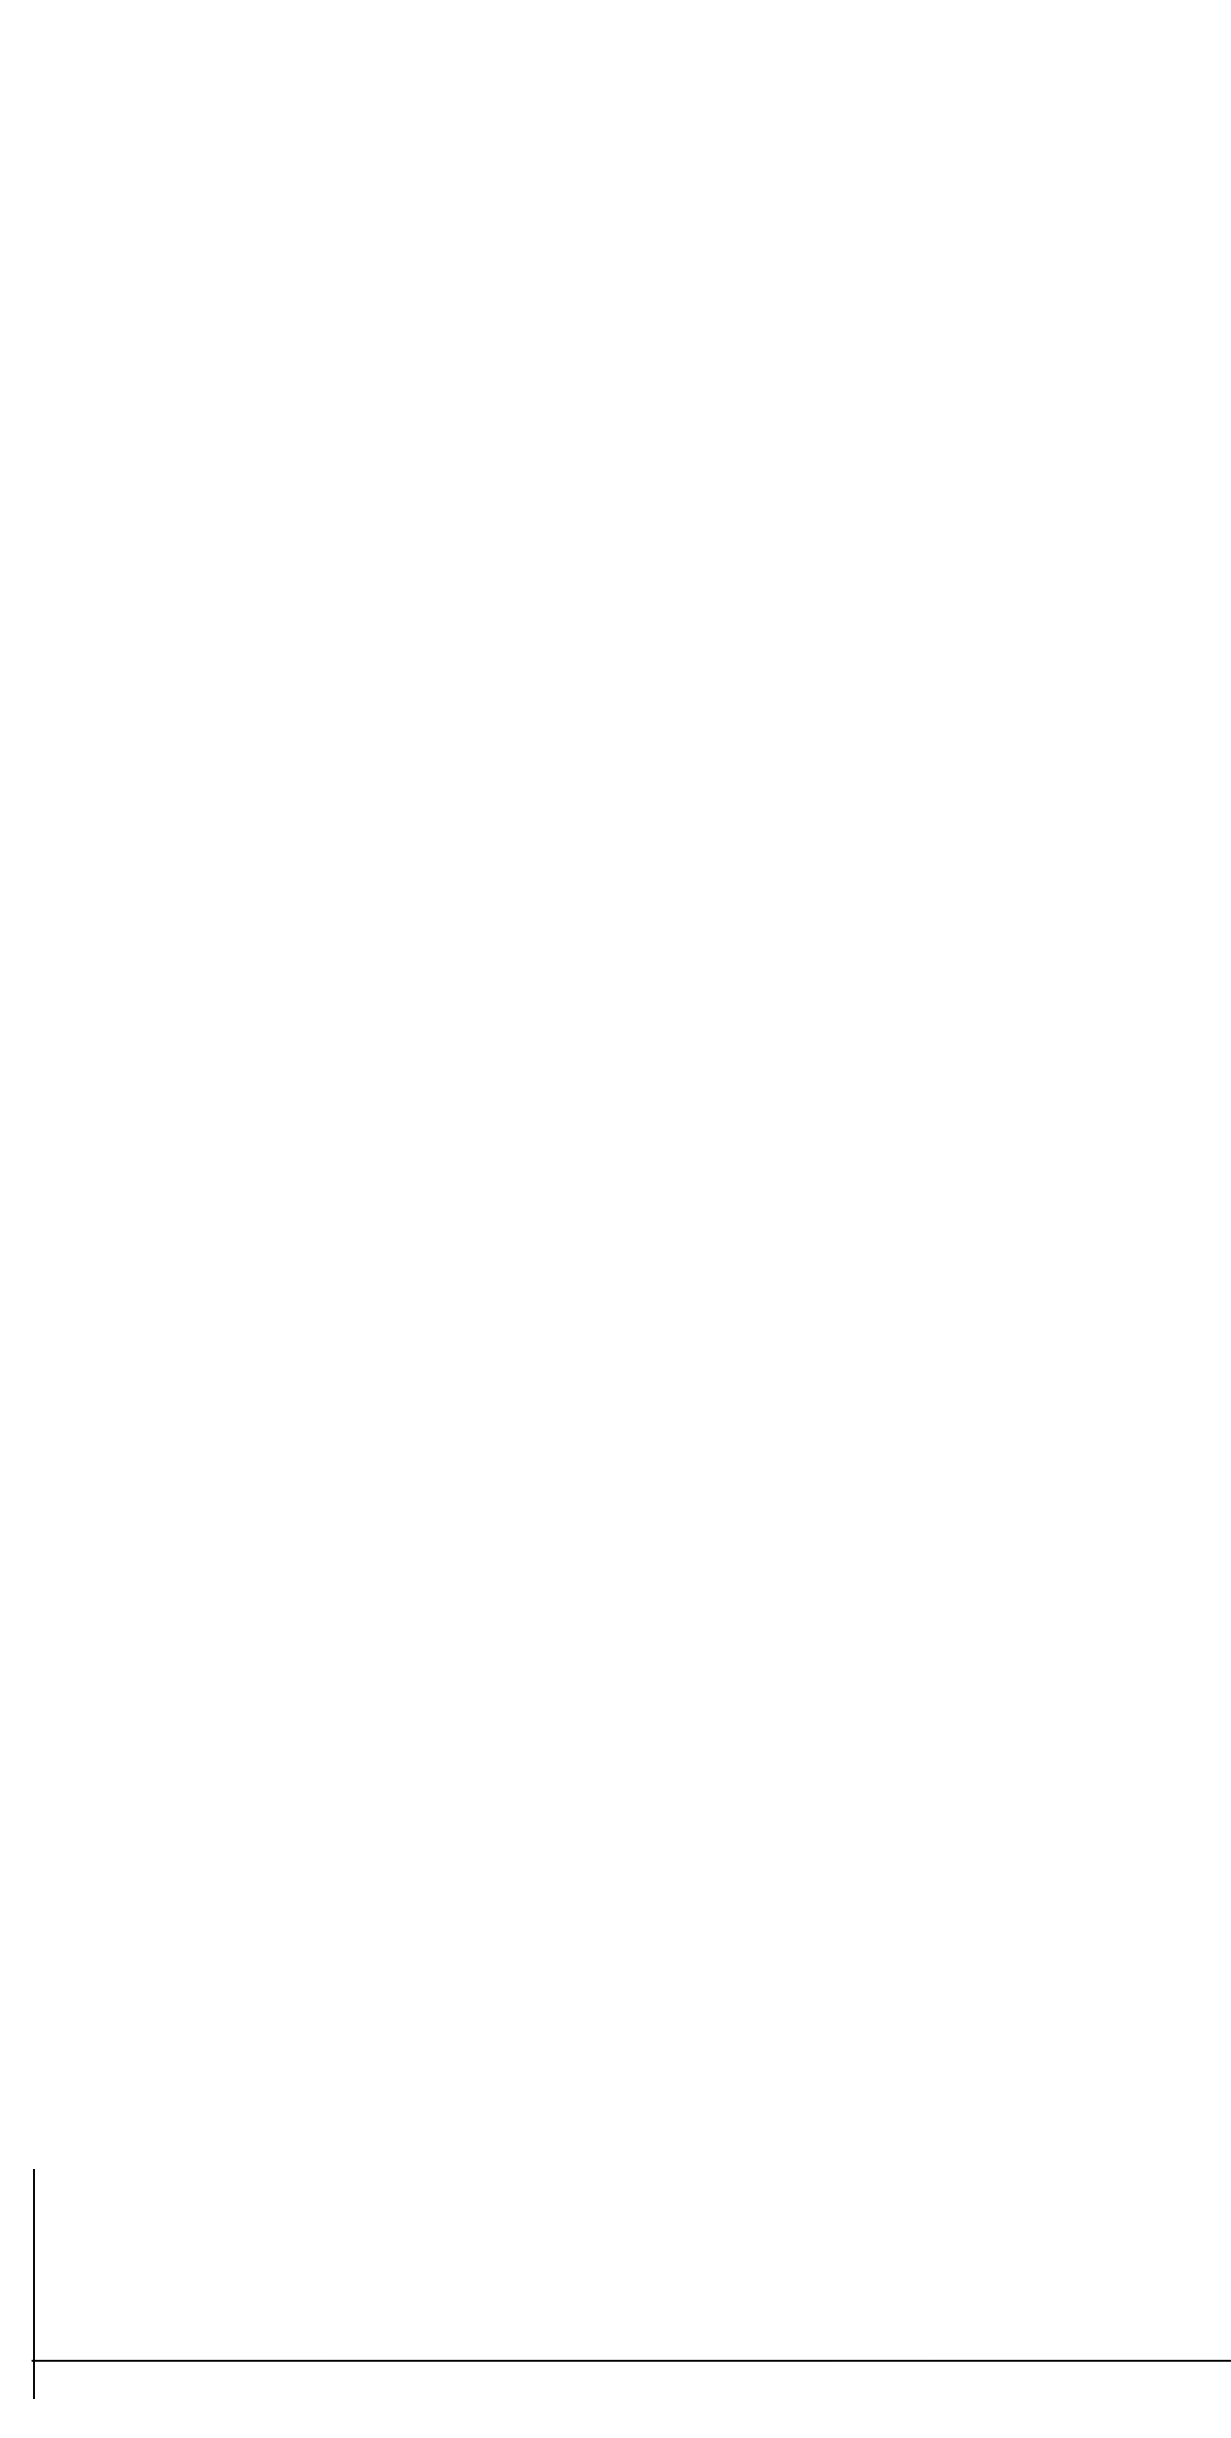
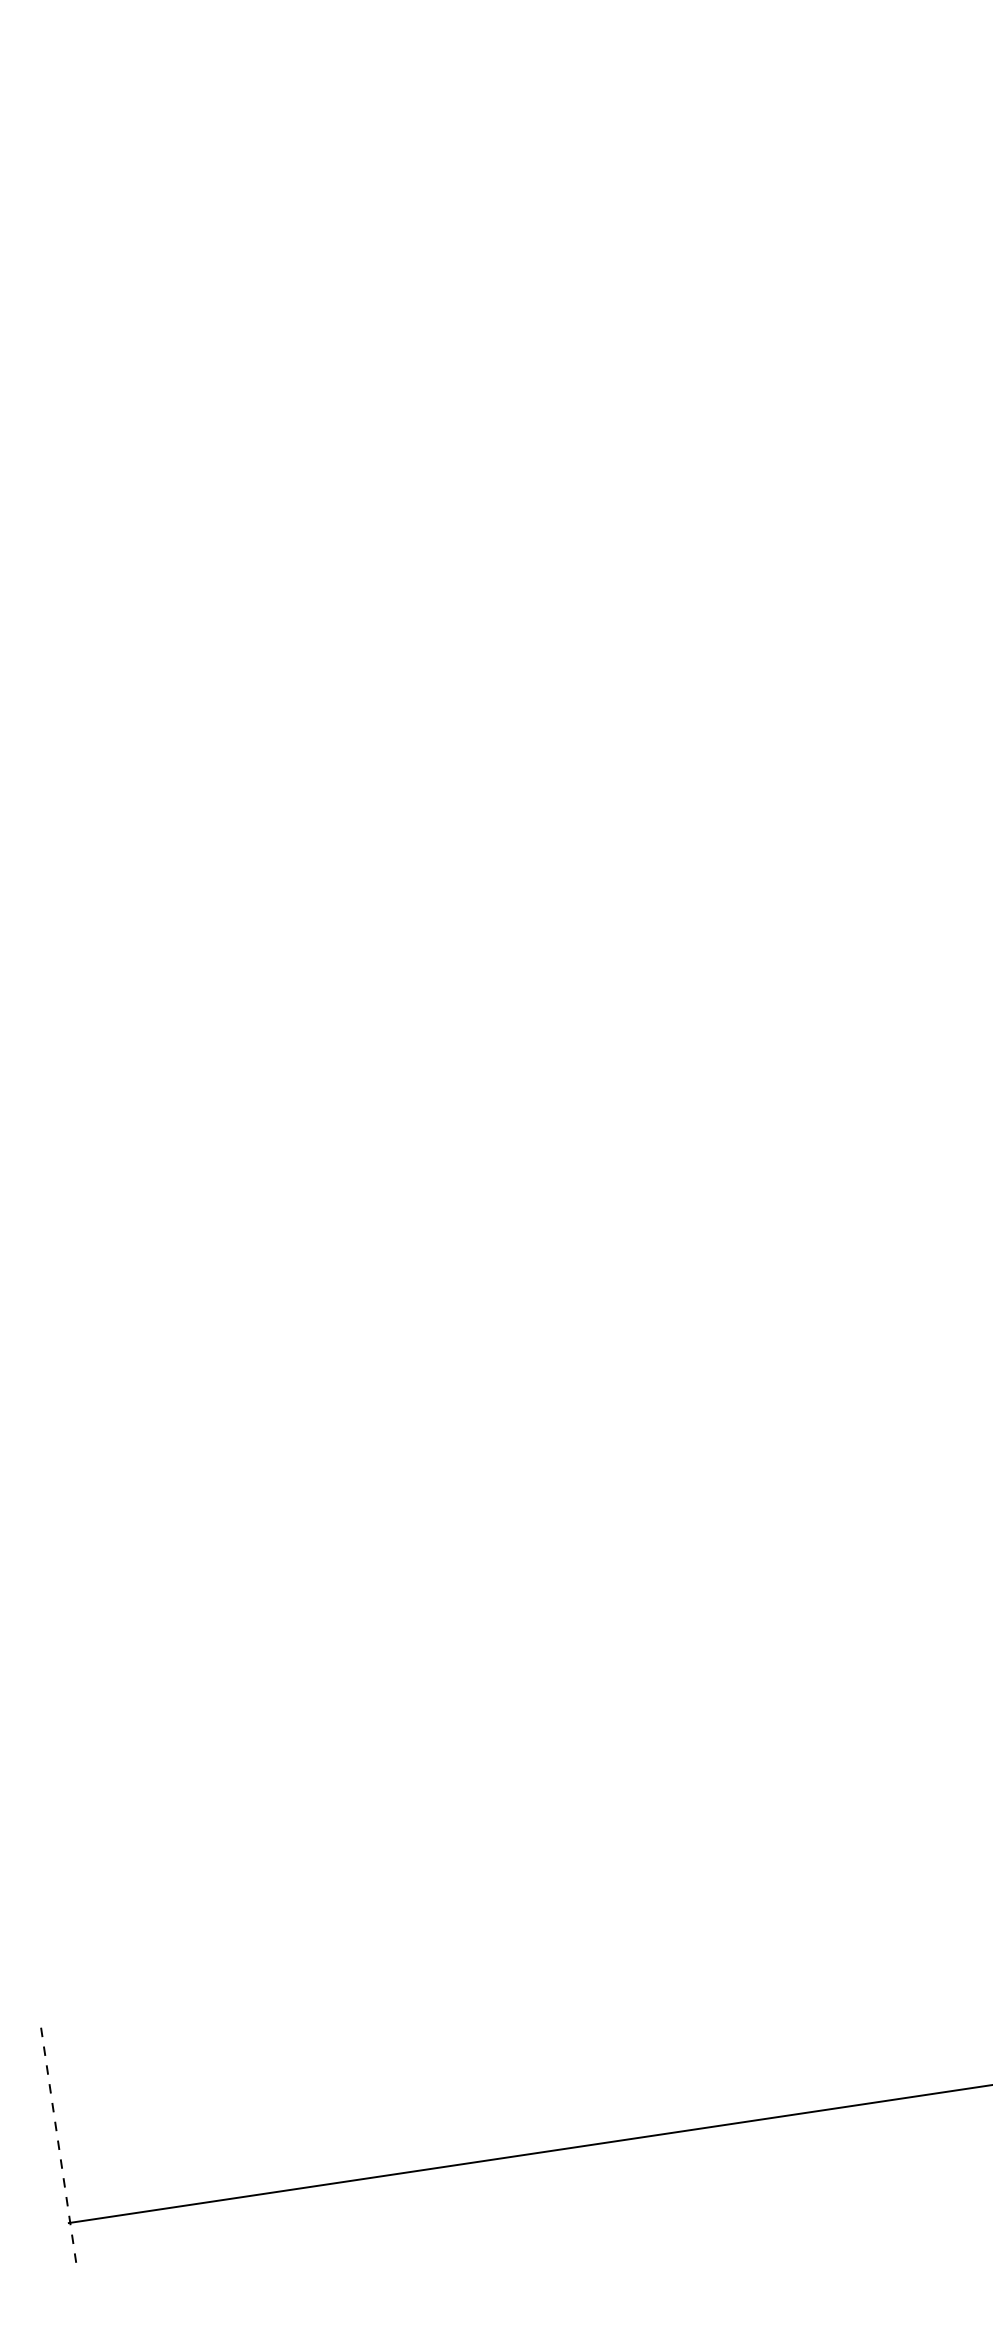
line: (33, 2283) -> (57, 2142), solid -> dashed

